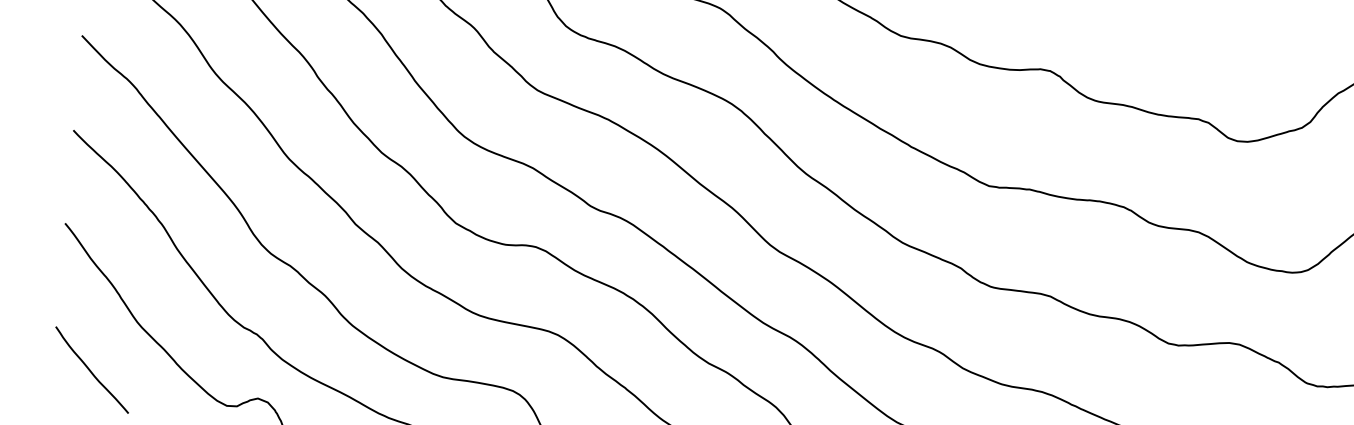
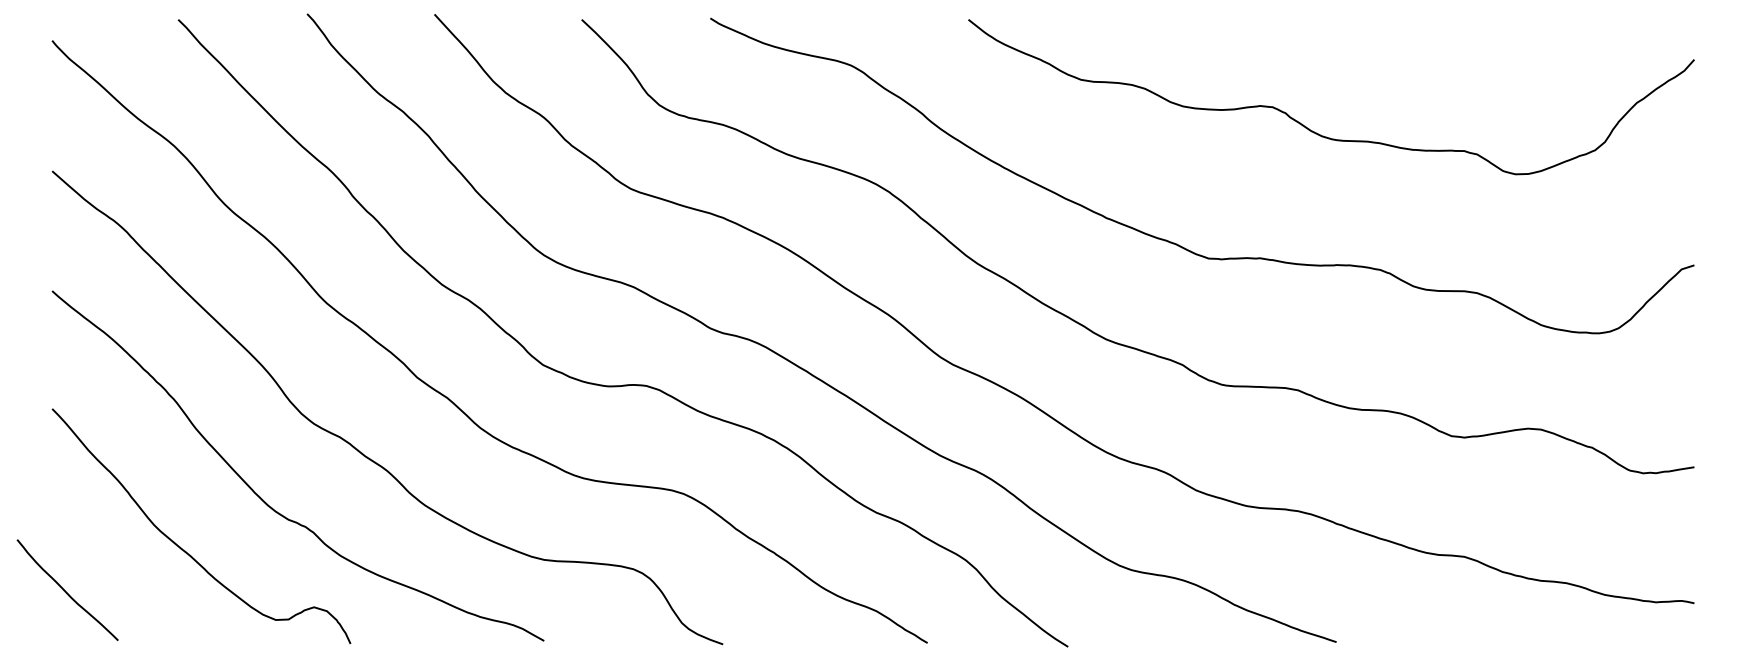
curve: (91, 371) -> (66, 591), moved

